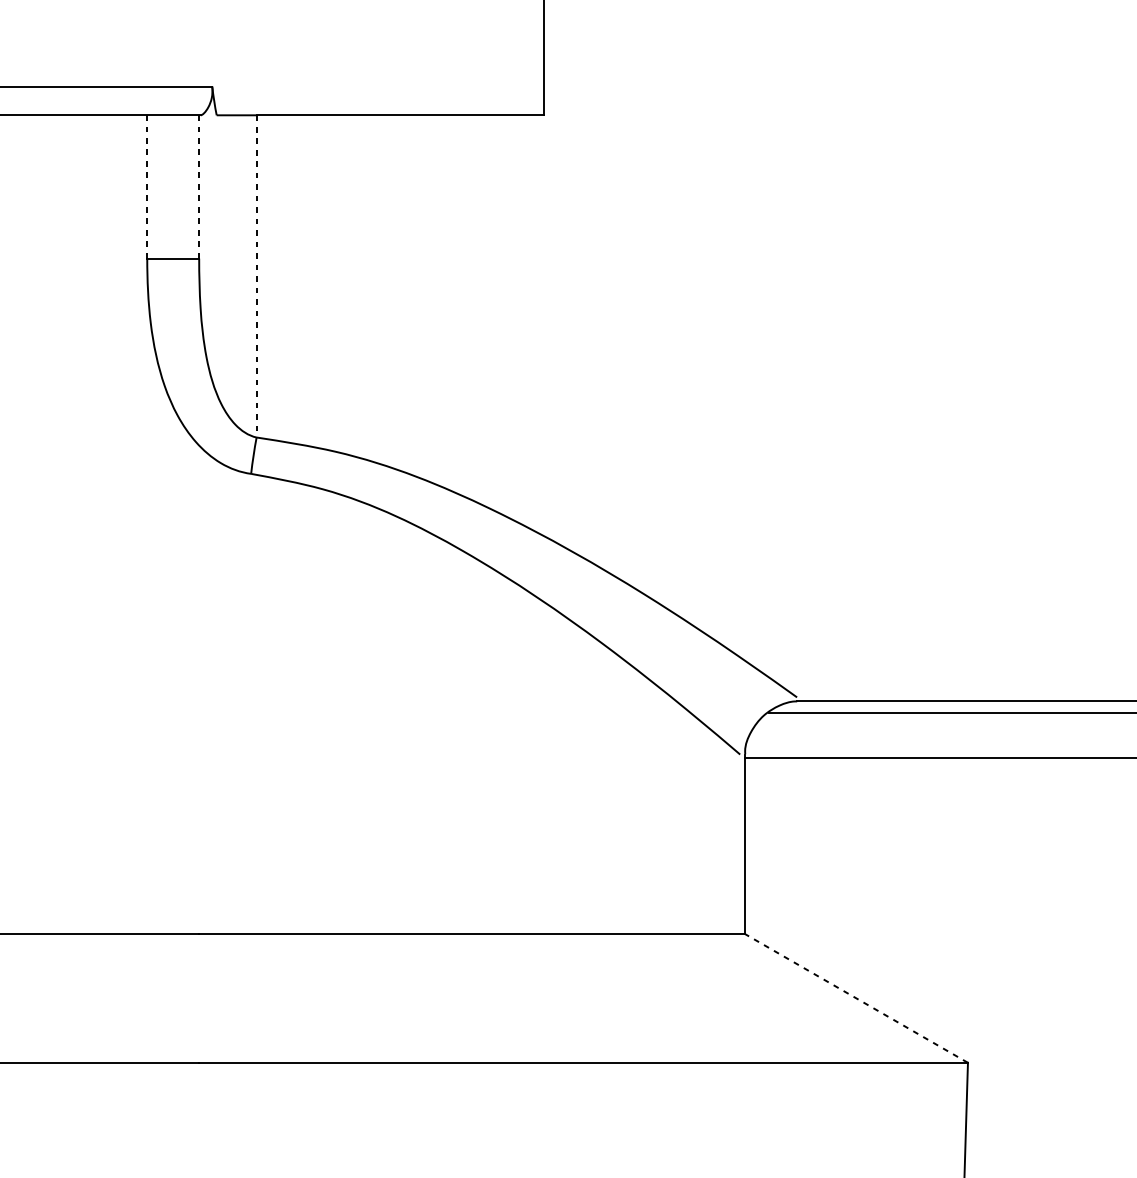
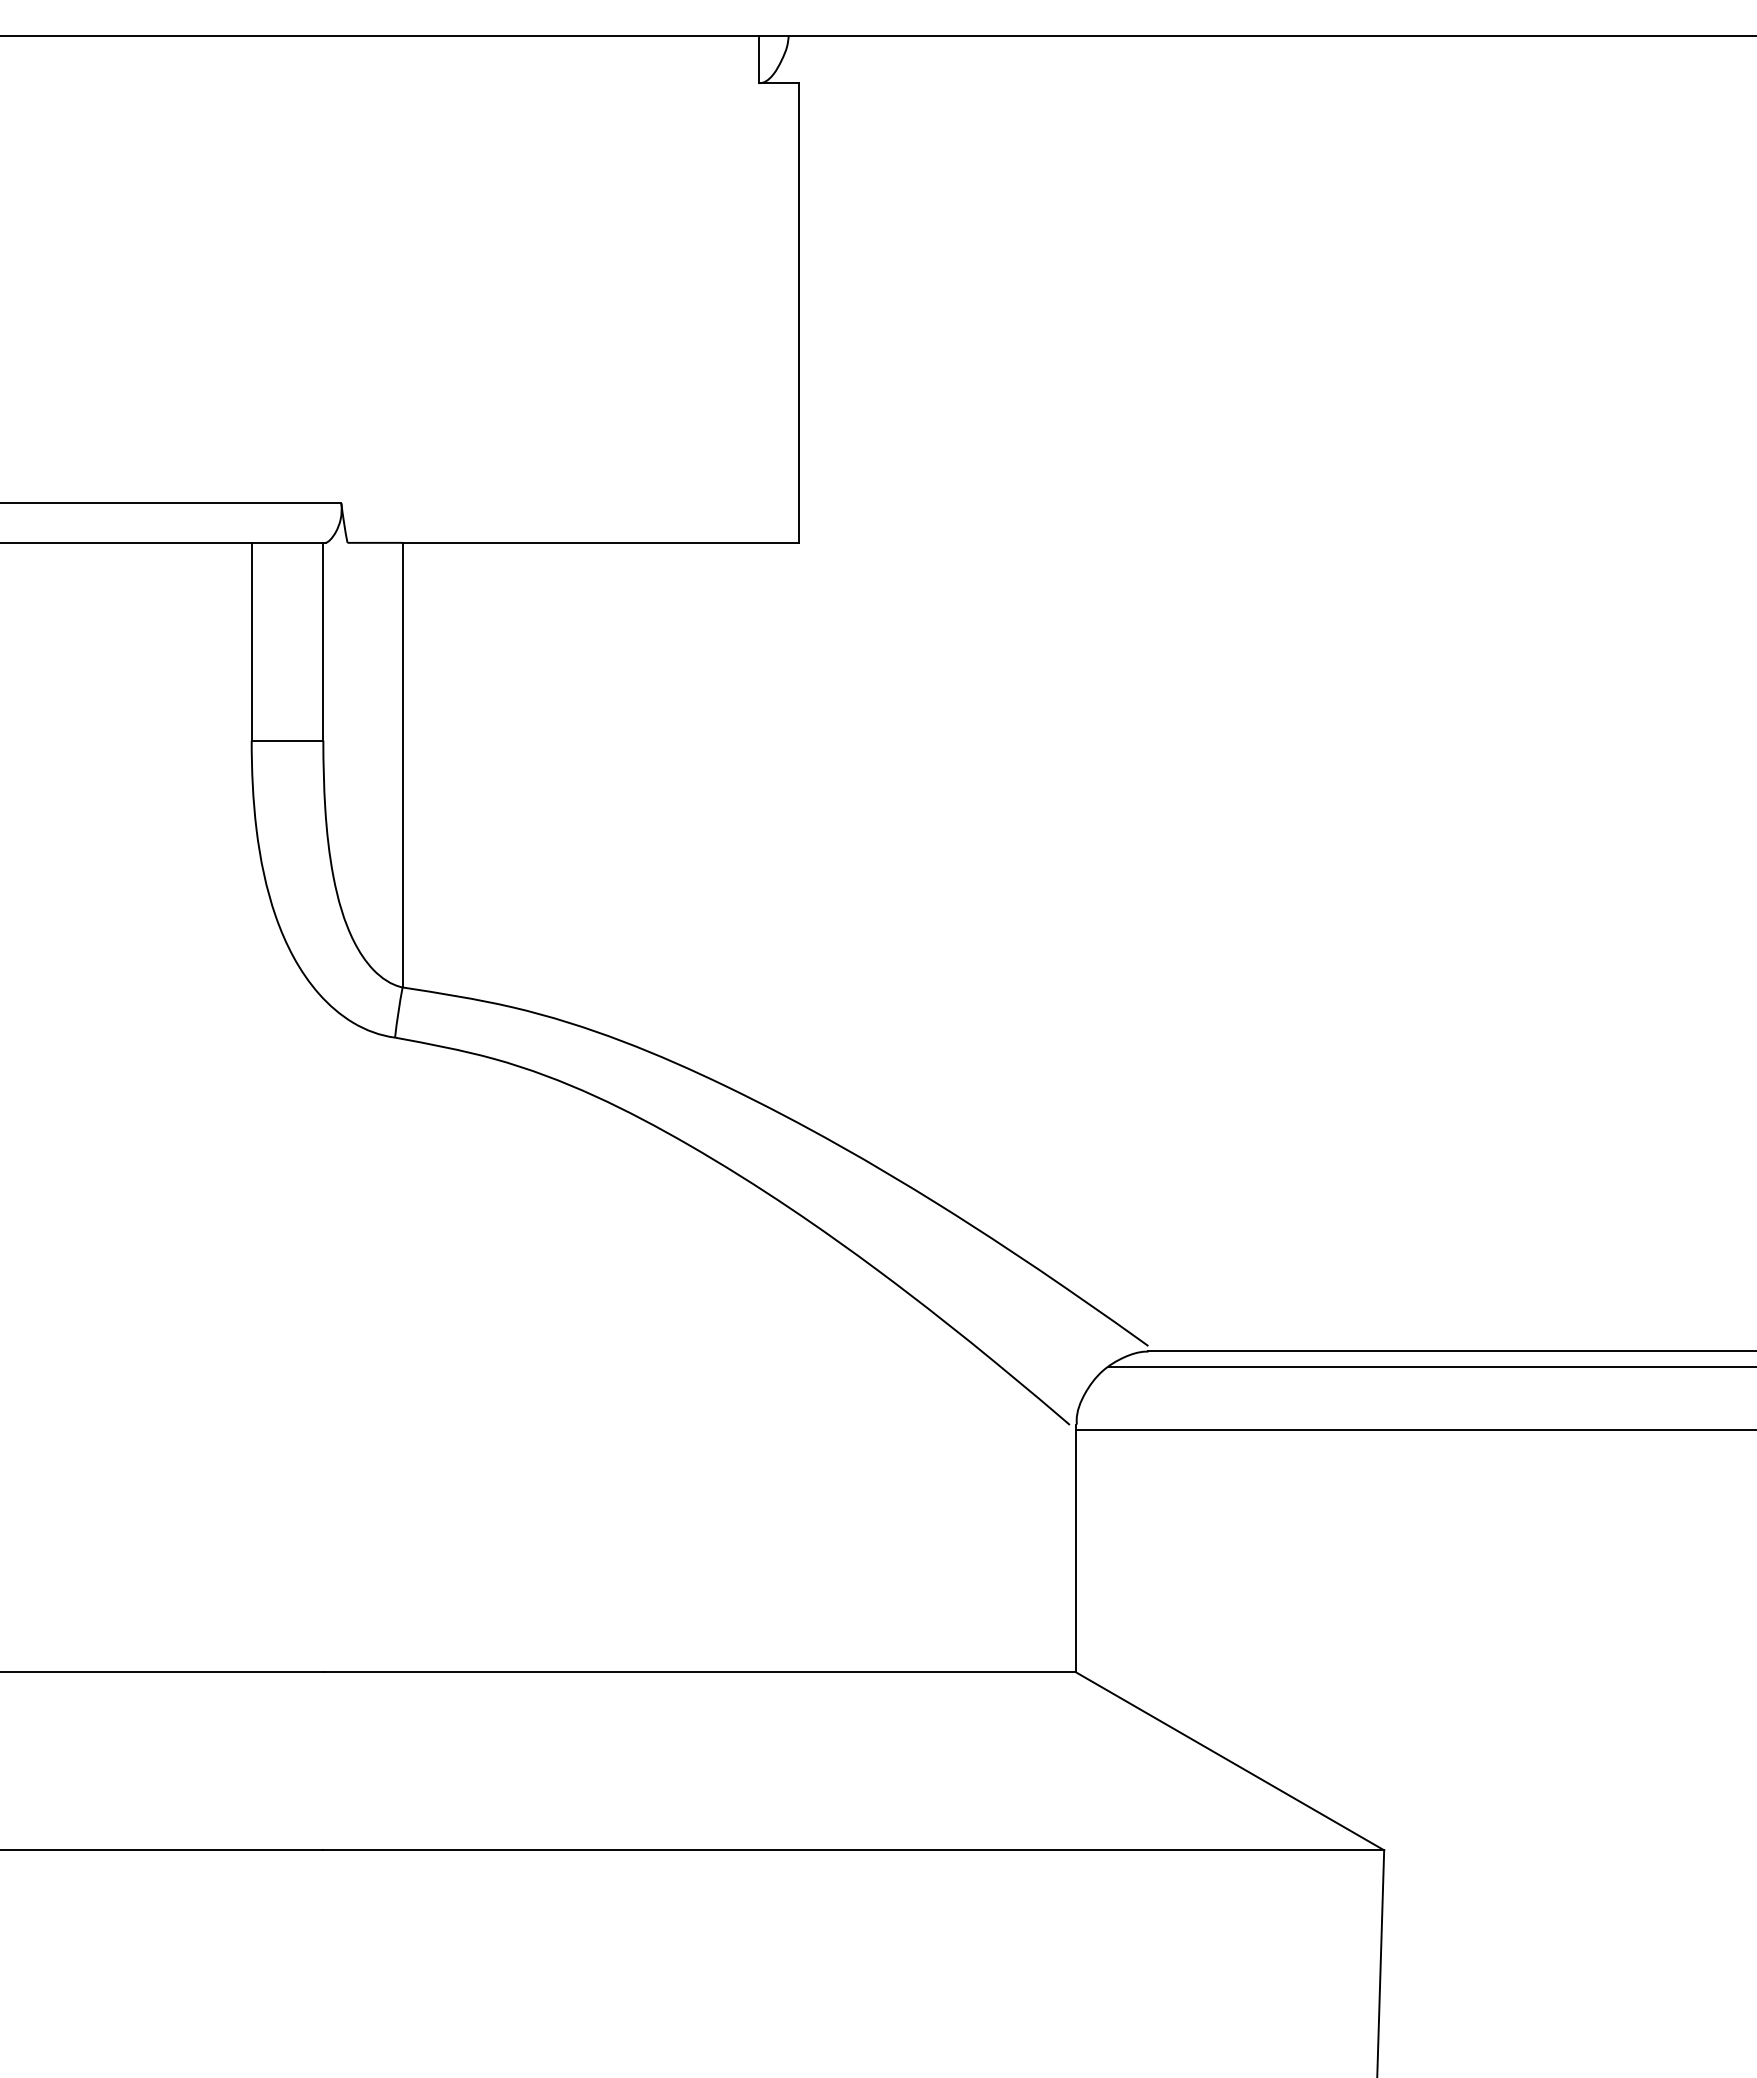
line: (147, 186) -> (251, 641), dashed -> solid
line: (199, 186) -> (323, 641), dashed -> solid
line: (256, 276) -> (402, 765), dashed -> solid
line: (856, 998) -> (1230, 1761), dashed -> solid

